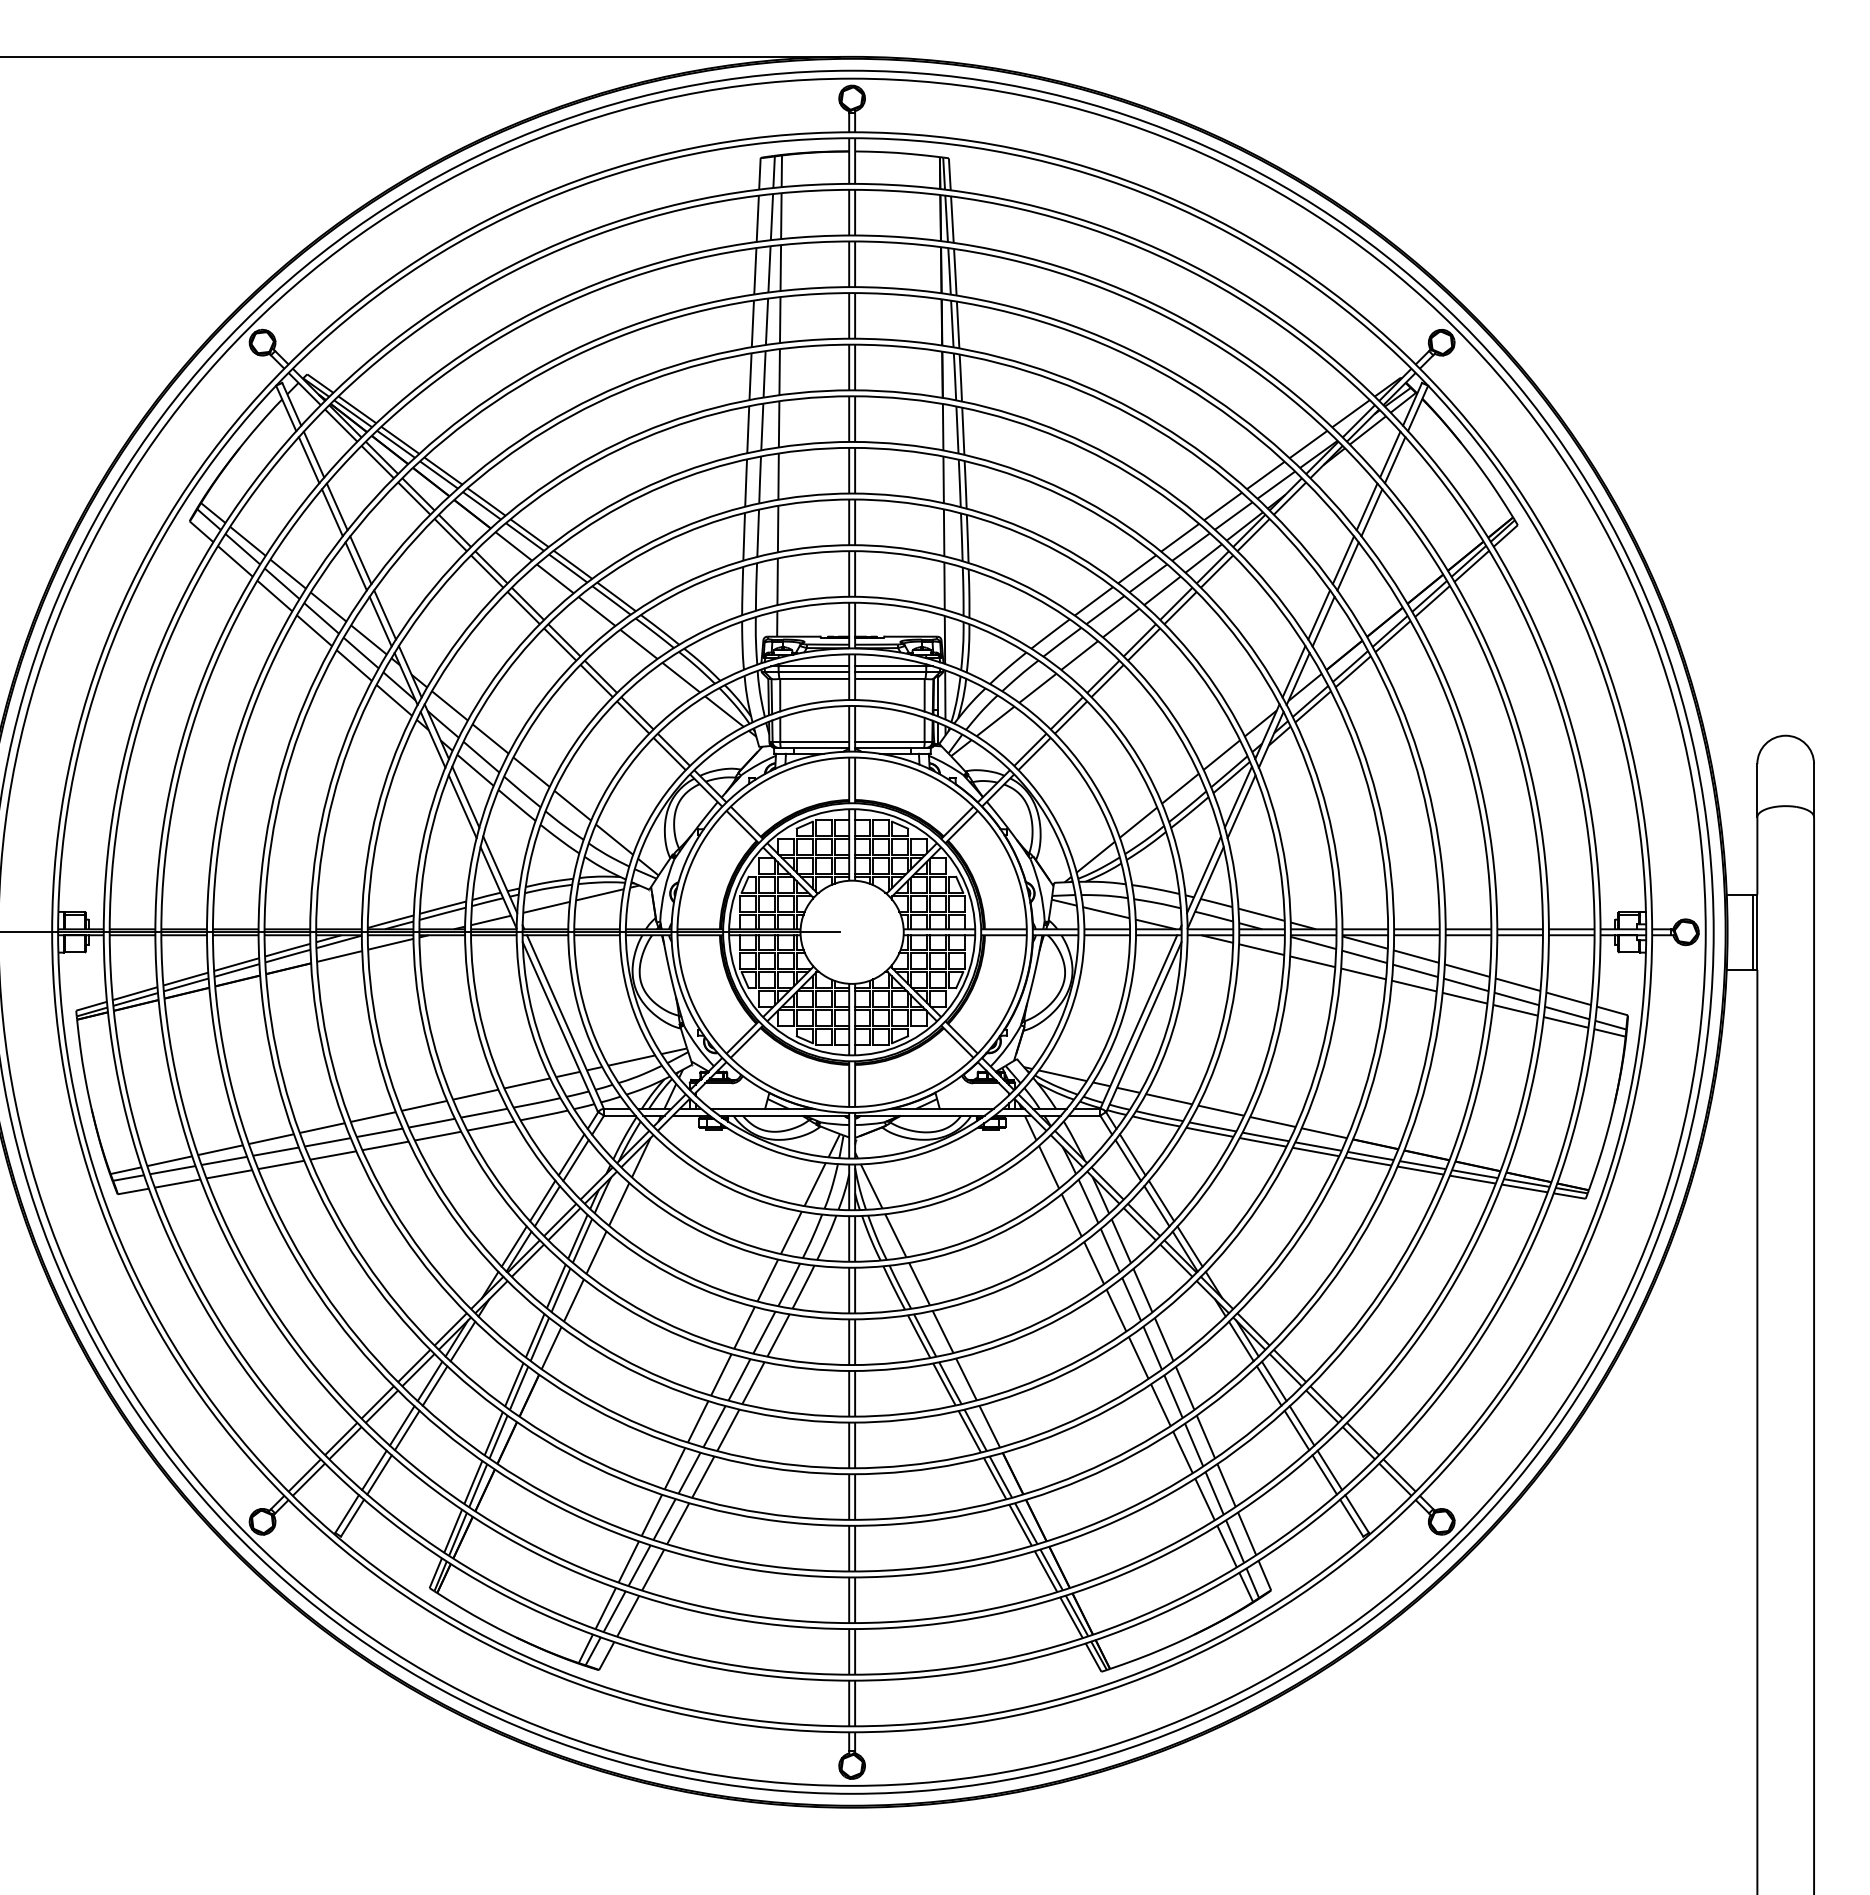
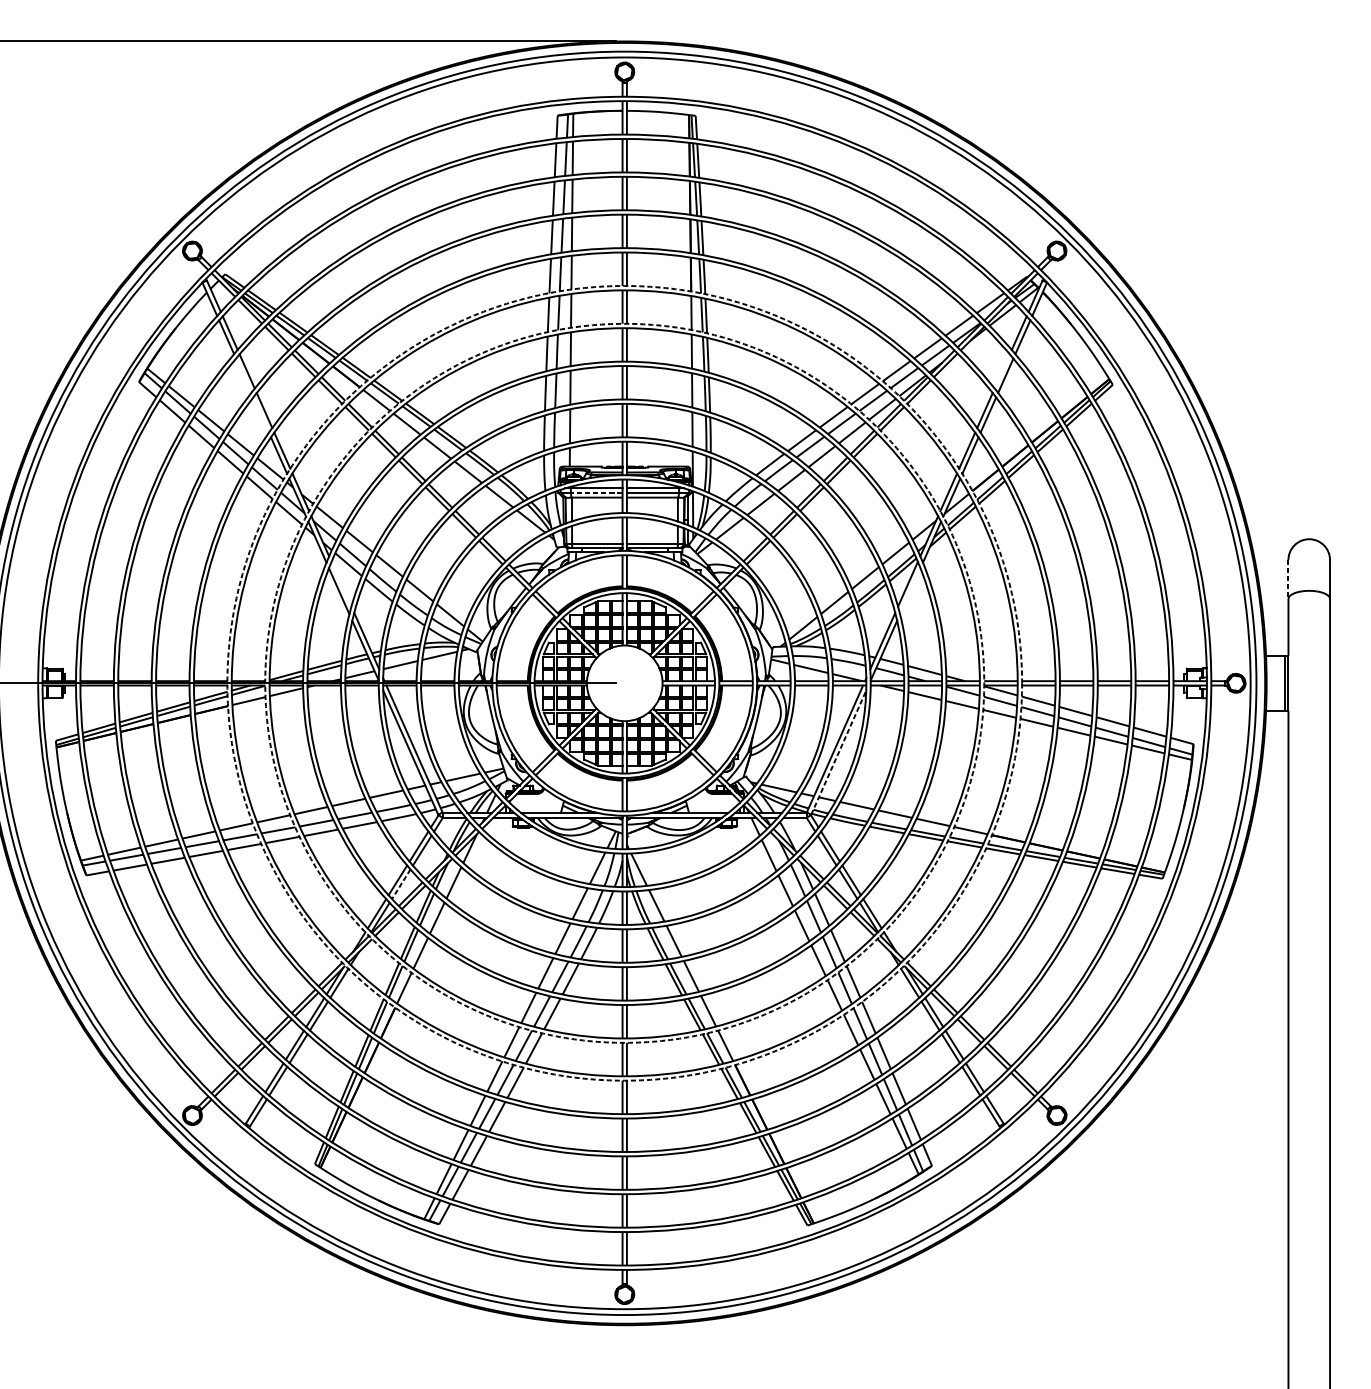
line: (1366, 506) -> (1001, 371), removed
line: (332, 512) -> (243, 375), removed
line: (355, 566) -> (260, 415), removed
line: (813, 672) -> (596, 492), solid -> dashed
line: (1757, 790) -> (1288, 579), solid -> dashed
line: (465, 796) -> (341, 583), removed
line: (1241, 806) -> (910, 591), removed
circle: (851, 931) -> (624, 682), solid -> dashed
circle: (852, 932) -> (625, 683), solid -> dashed
line: (1143, 1026) -> (838, 752), solid -> dashed
line: (547, 1206) -> (401, 884), solid -> dashed

